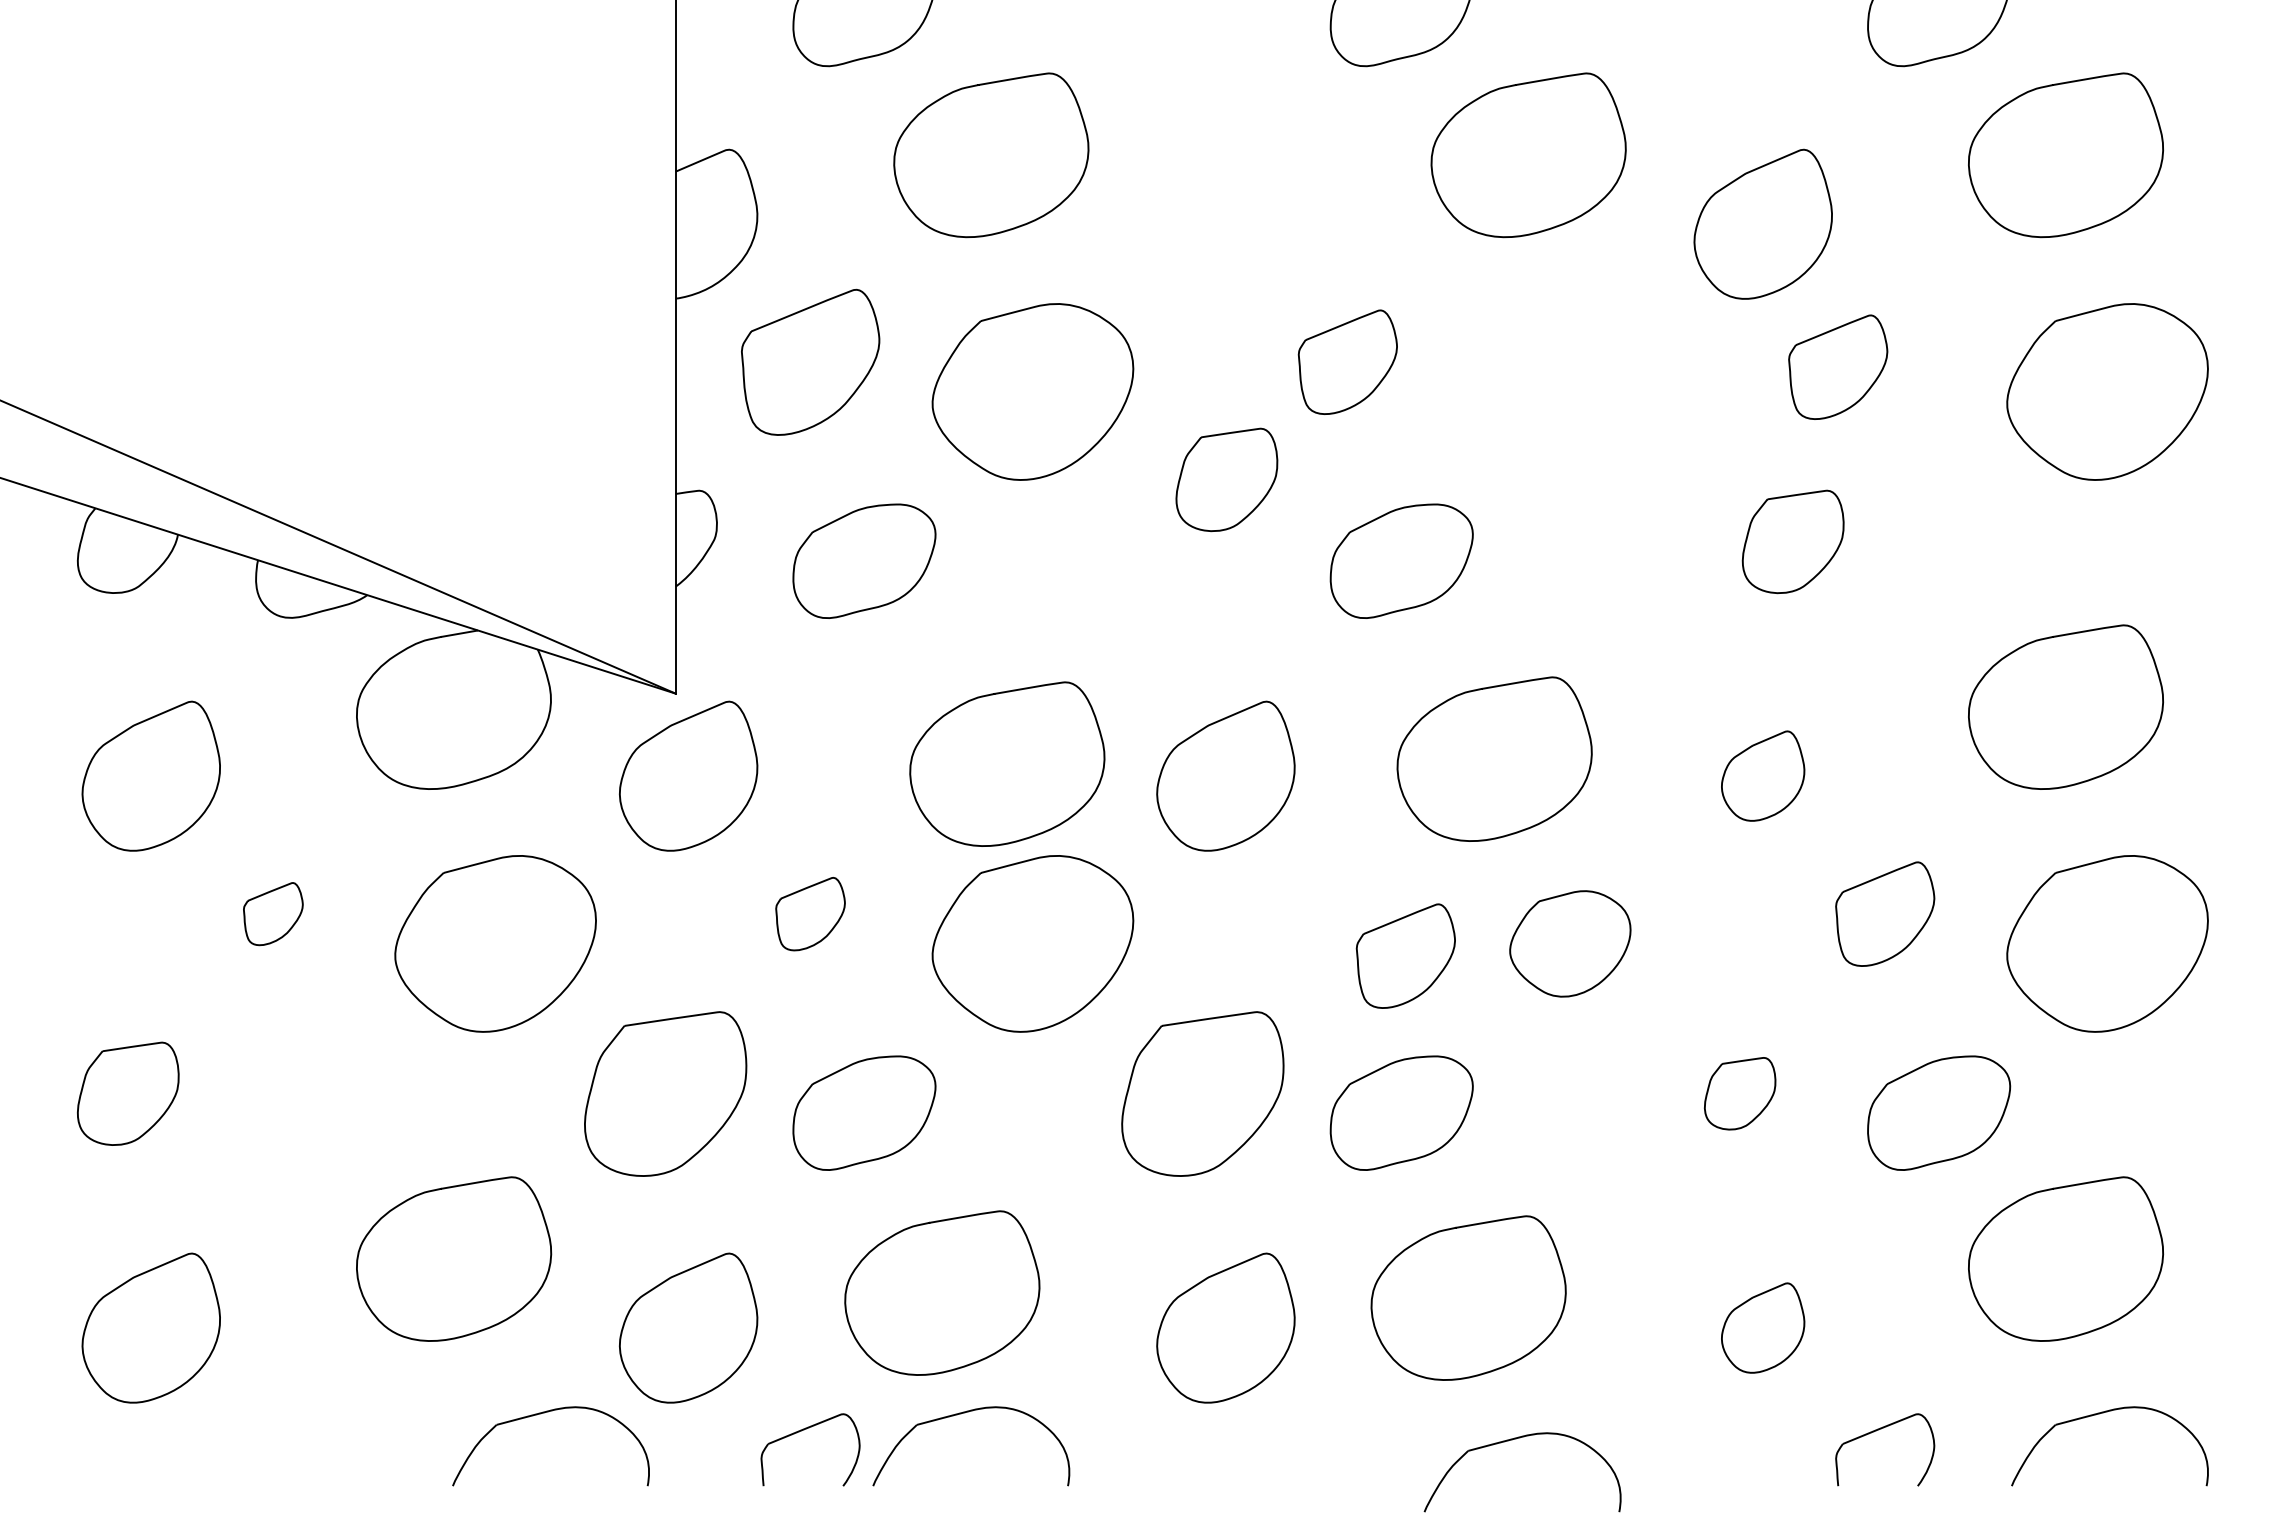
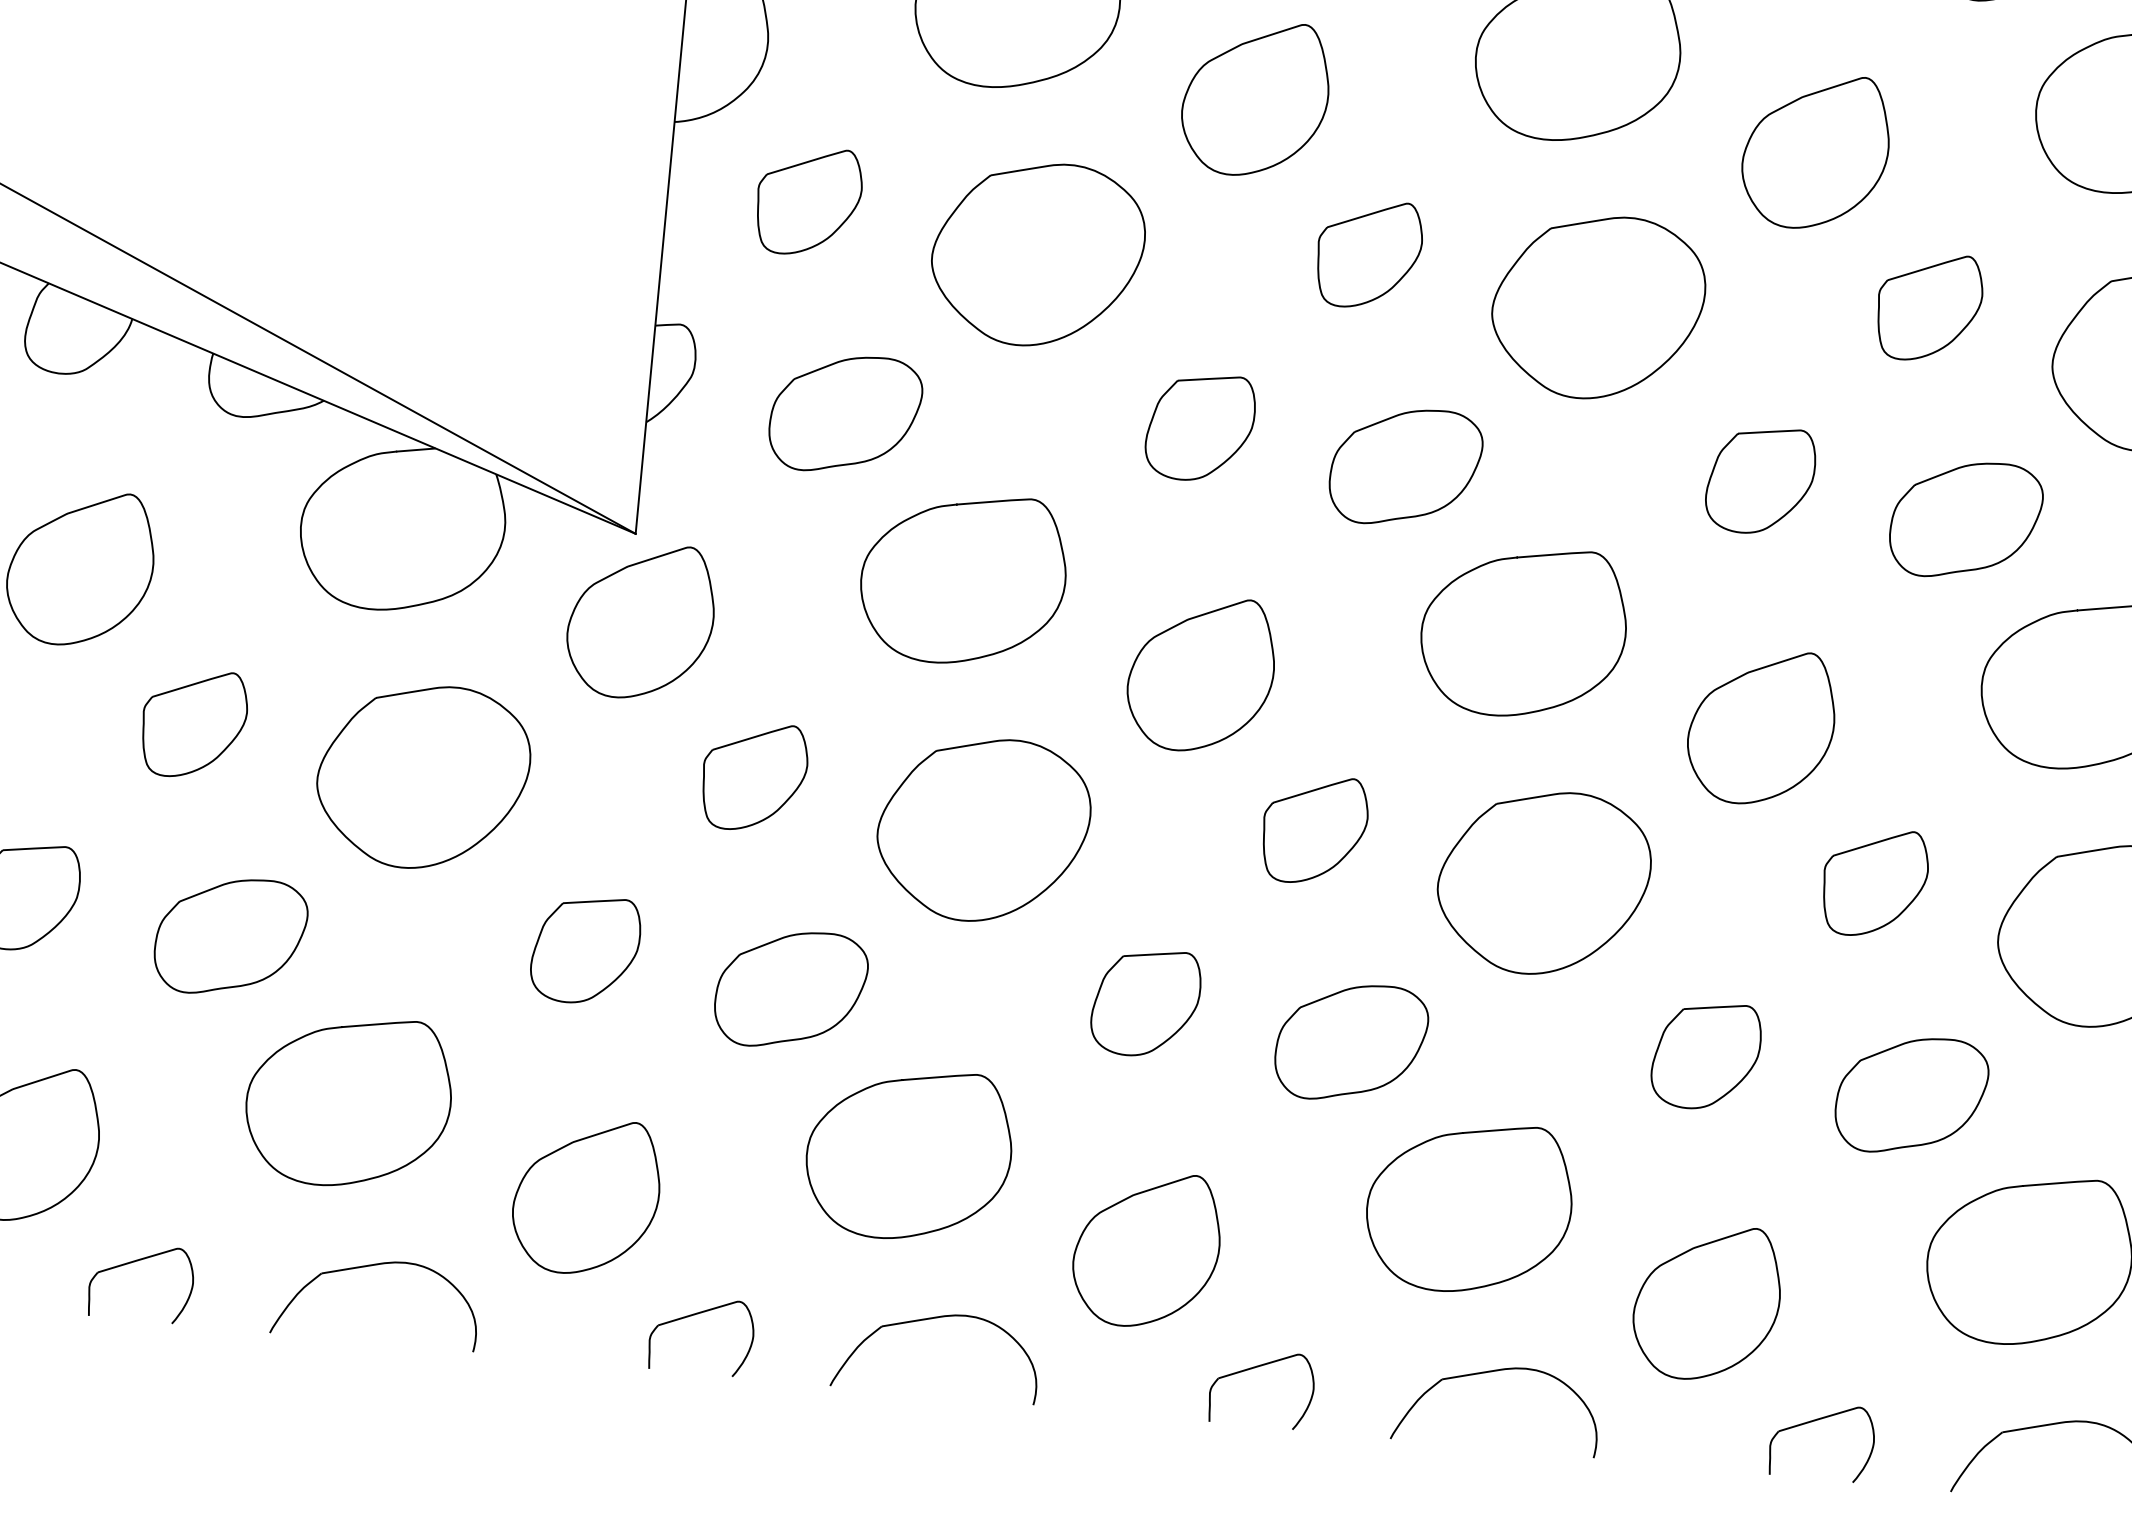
part: (1225, 223) -> (1255, 97), added
part: (810, 361) -> (808, 200), size x0.71
part: (1838, 366) -> (1929, 306), moved
part: (1570, 391) -> (1598, 306), added
part: (1226, 479) -> (1199, 427), moved
part: (1792, 541) -> (1759, 480), moved
part: (1939, 560) -> (1966, 519), added
curve: (1480, 690) -> (1515, 559), moved
curve: (998, 694) -> (961, 505), moved
part: (1762, 775) -> (1760, 726), size x1.67
part: (273, 913) -> (194, 723), size x1.67
part: (810, 913) -> (754, 776), size x1.43
part: (1570, 943) -> (1544, 882), size x1.67
part: (1405, 955) -> (1314, 829), moved
part: (665, 1093) -> (585, 949), size x0.62
part: (1202, 1093) -> (1145, 1002), size x0.62
part: (1739, 1093) -> (1705, 1055), size x1.43
part: (327, 1112) -> (231, 936), added
curve: (933, 1223) -> (906, 1081), moved
curve: (1459, 1228) -> (1466, 1134), moved
part: (1762, 1327) -> (1706, 1301), size x1.67
part: (540, 1414) -> (368, 1266), moved
part: (961, 1414) -> (929, 1319), moved
part: (264, 1431) -> (134, 1262), added
part: (1339, 1431) -> (1255, 1368), added
part: (1512, 1440) -> (1489, 1372), moved

